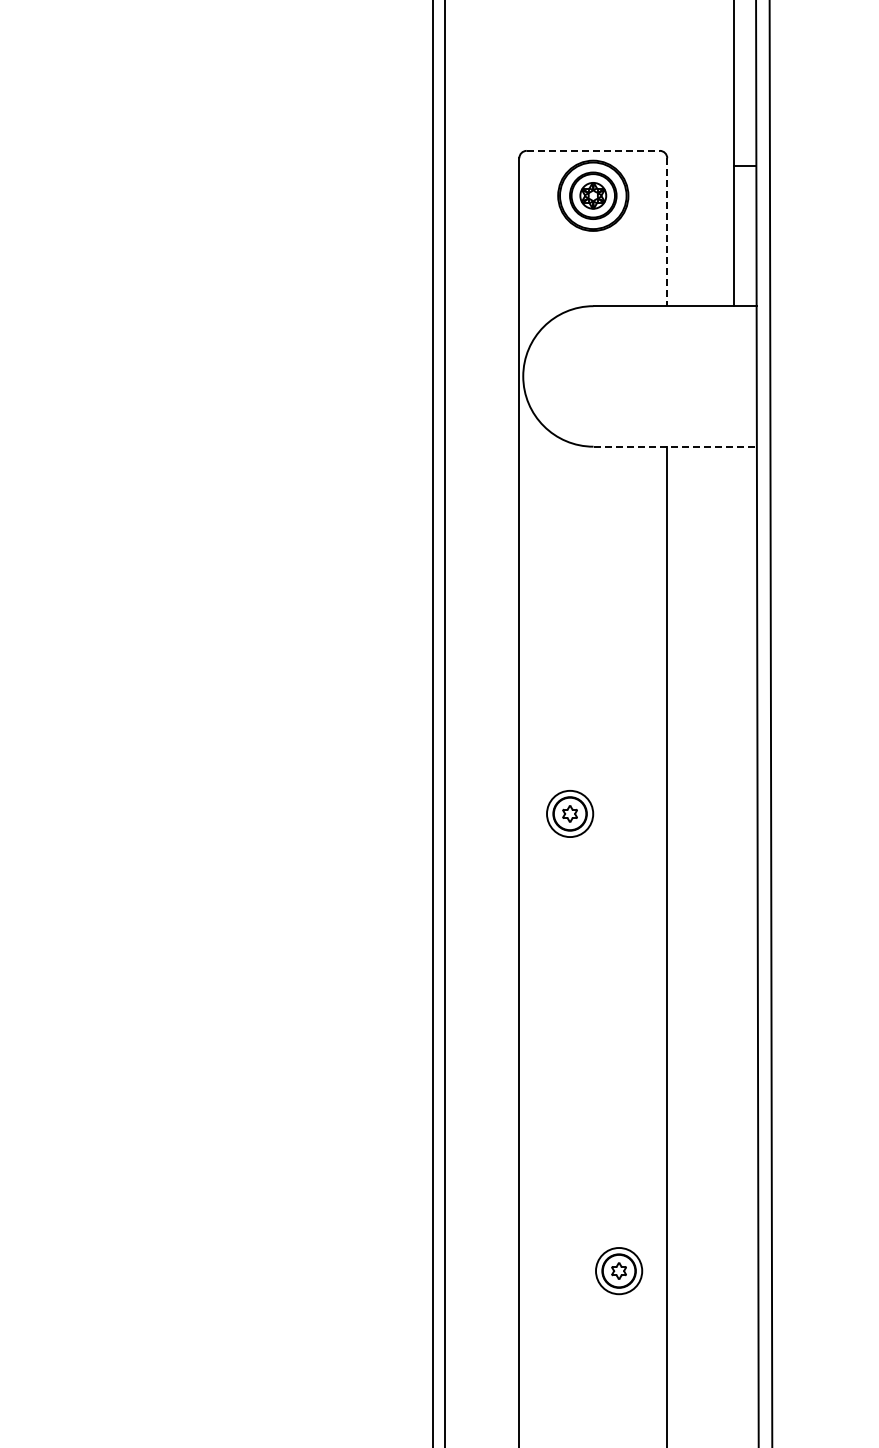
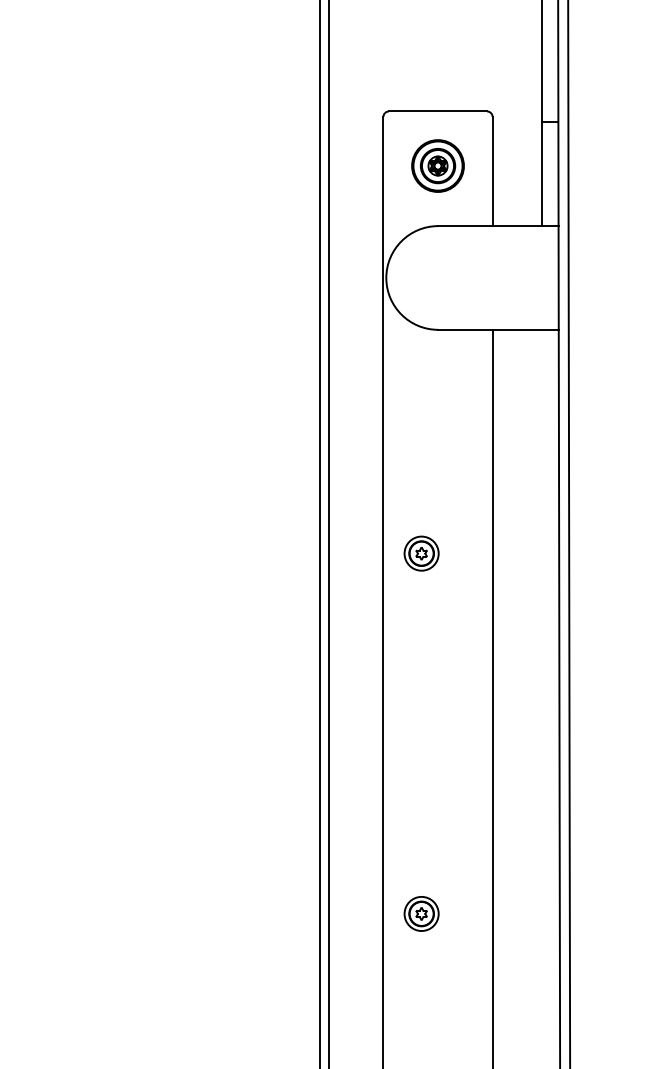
line: (593, 150) -> (438, 111), dashed -> solid
part: (593, 195) -> (438, 165), moved
line: (667, 232) -> (492, 171), dashed -> solid
line: (675, 446) -> (498, 329), dashed -> solid
part: (570, 813) -> (421, 553), moved
part: (619, 1271) -> (421, 914), moved

